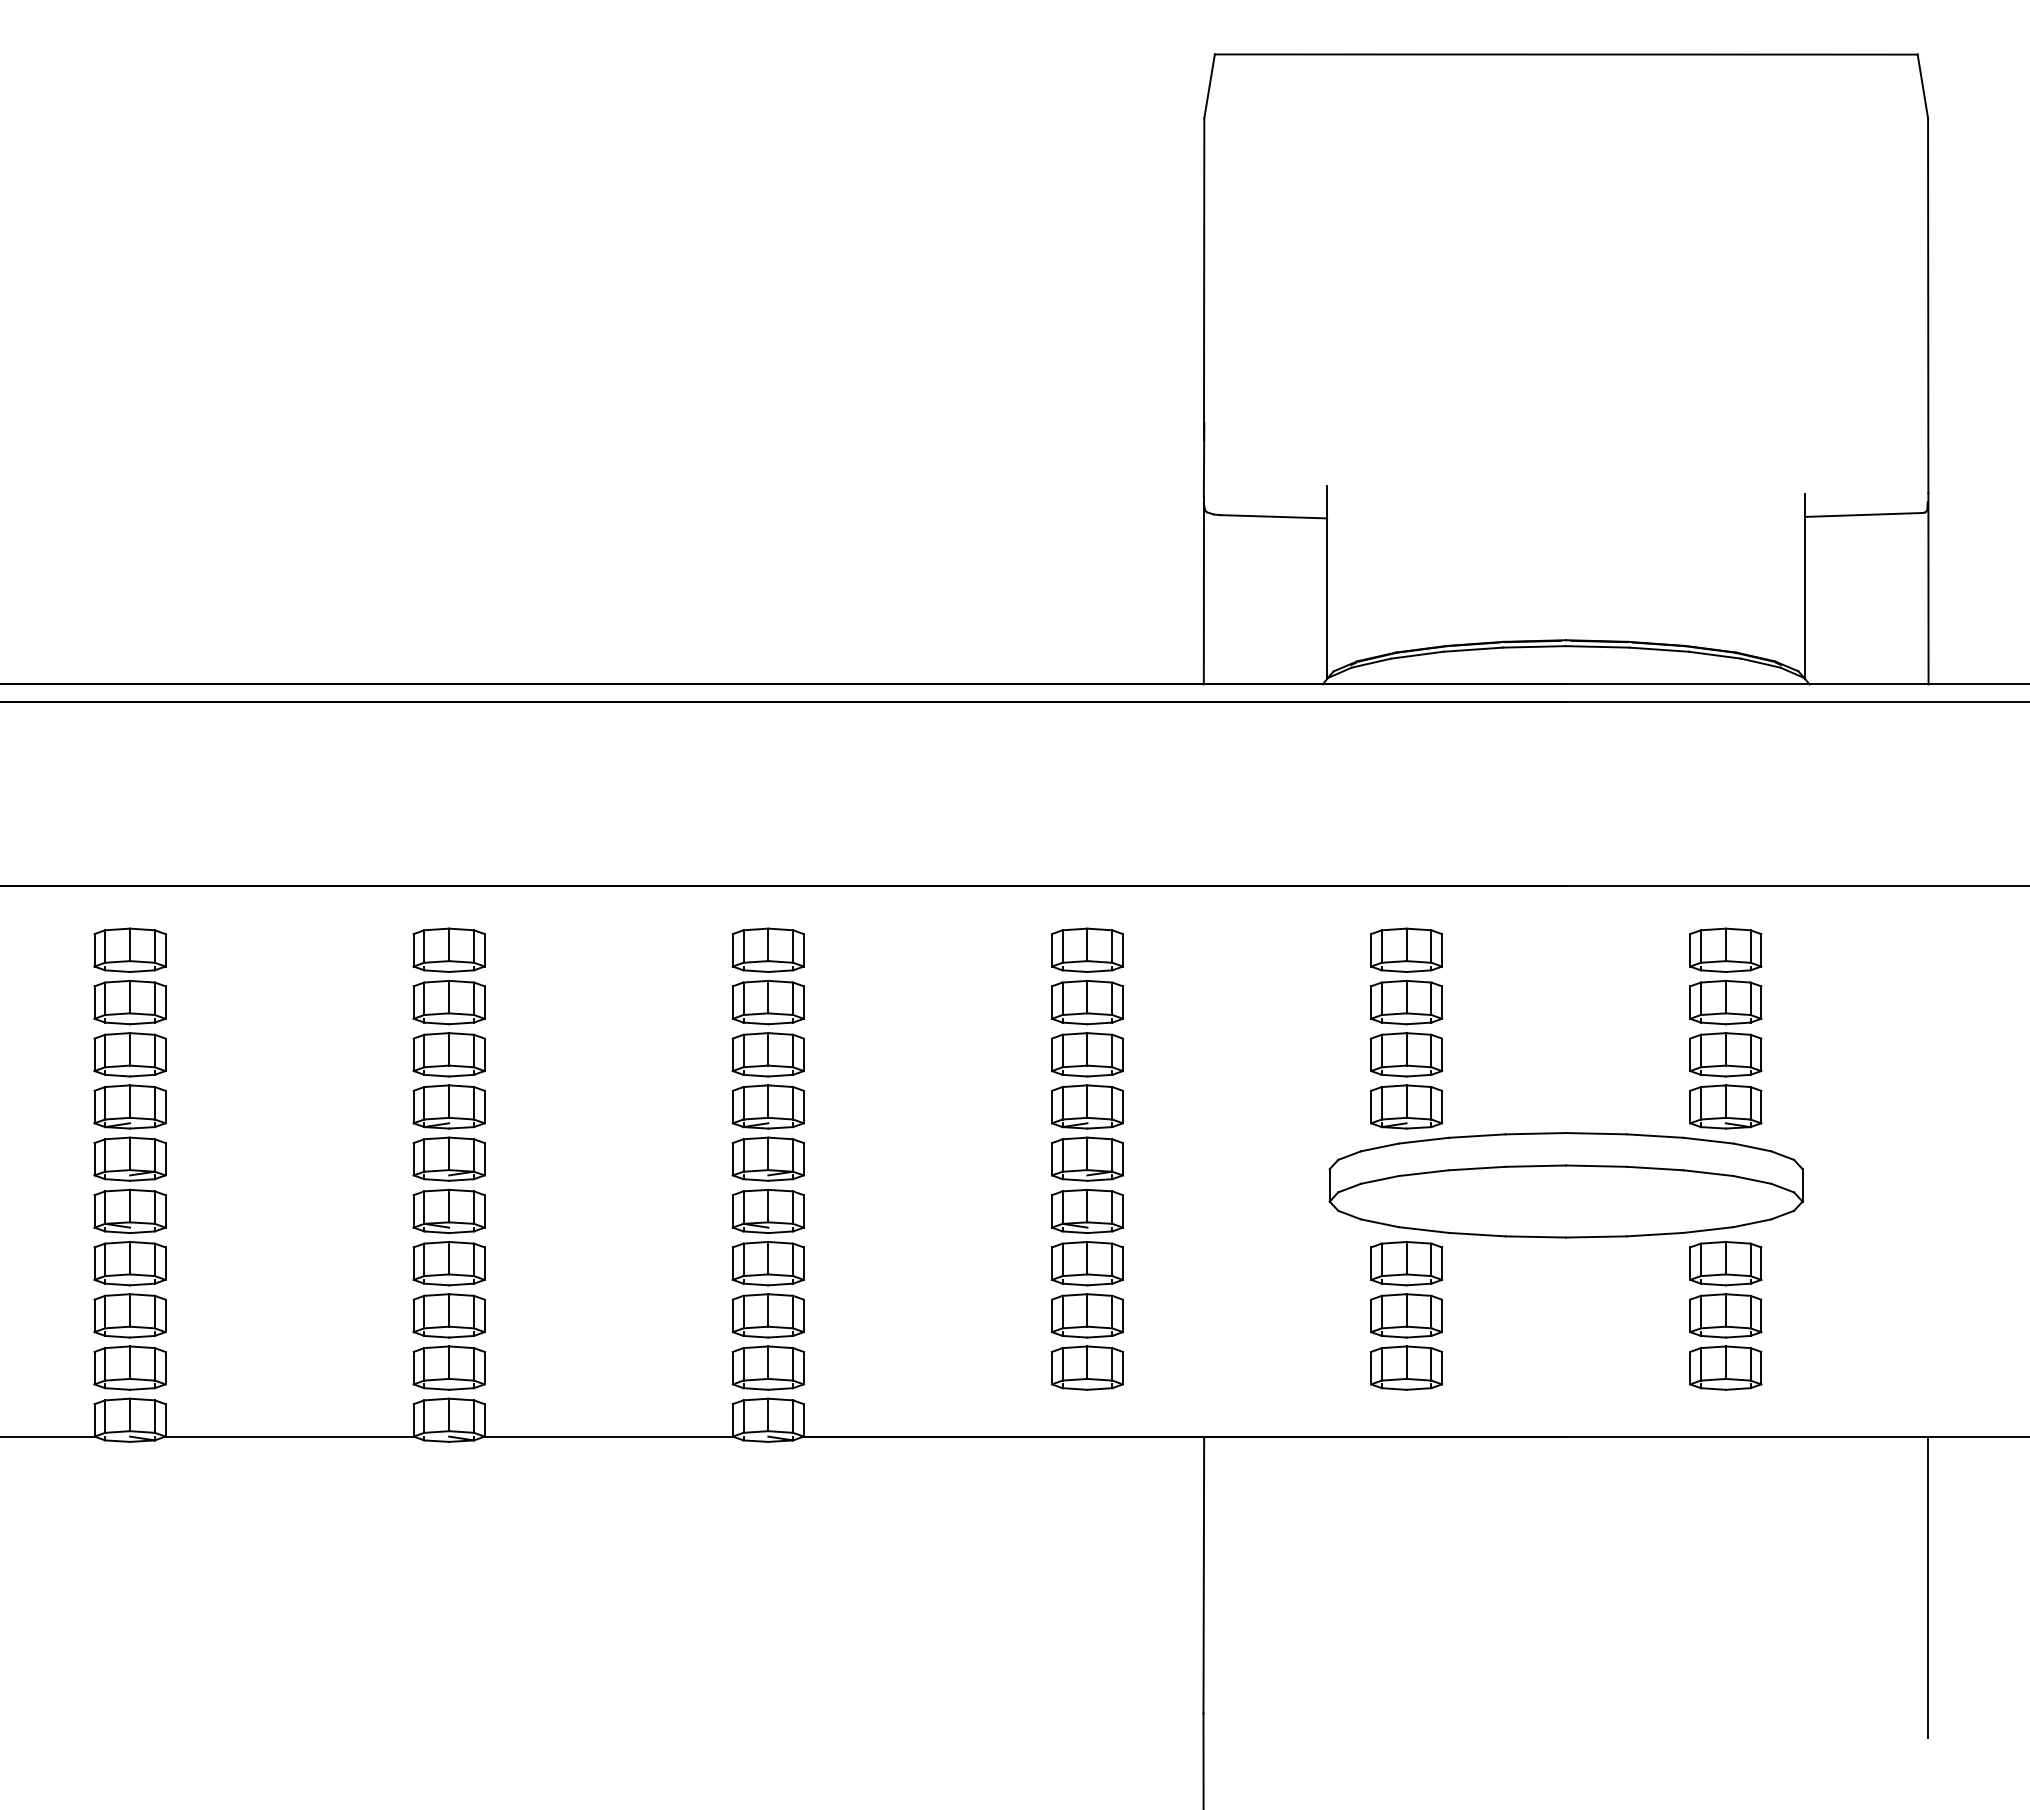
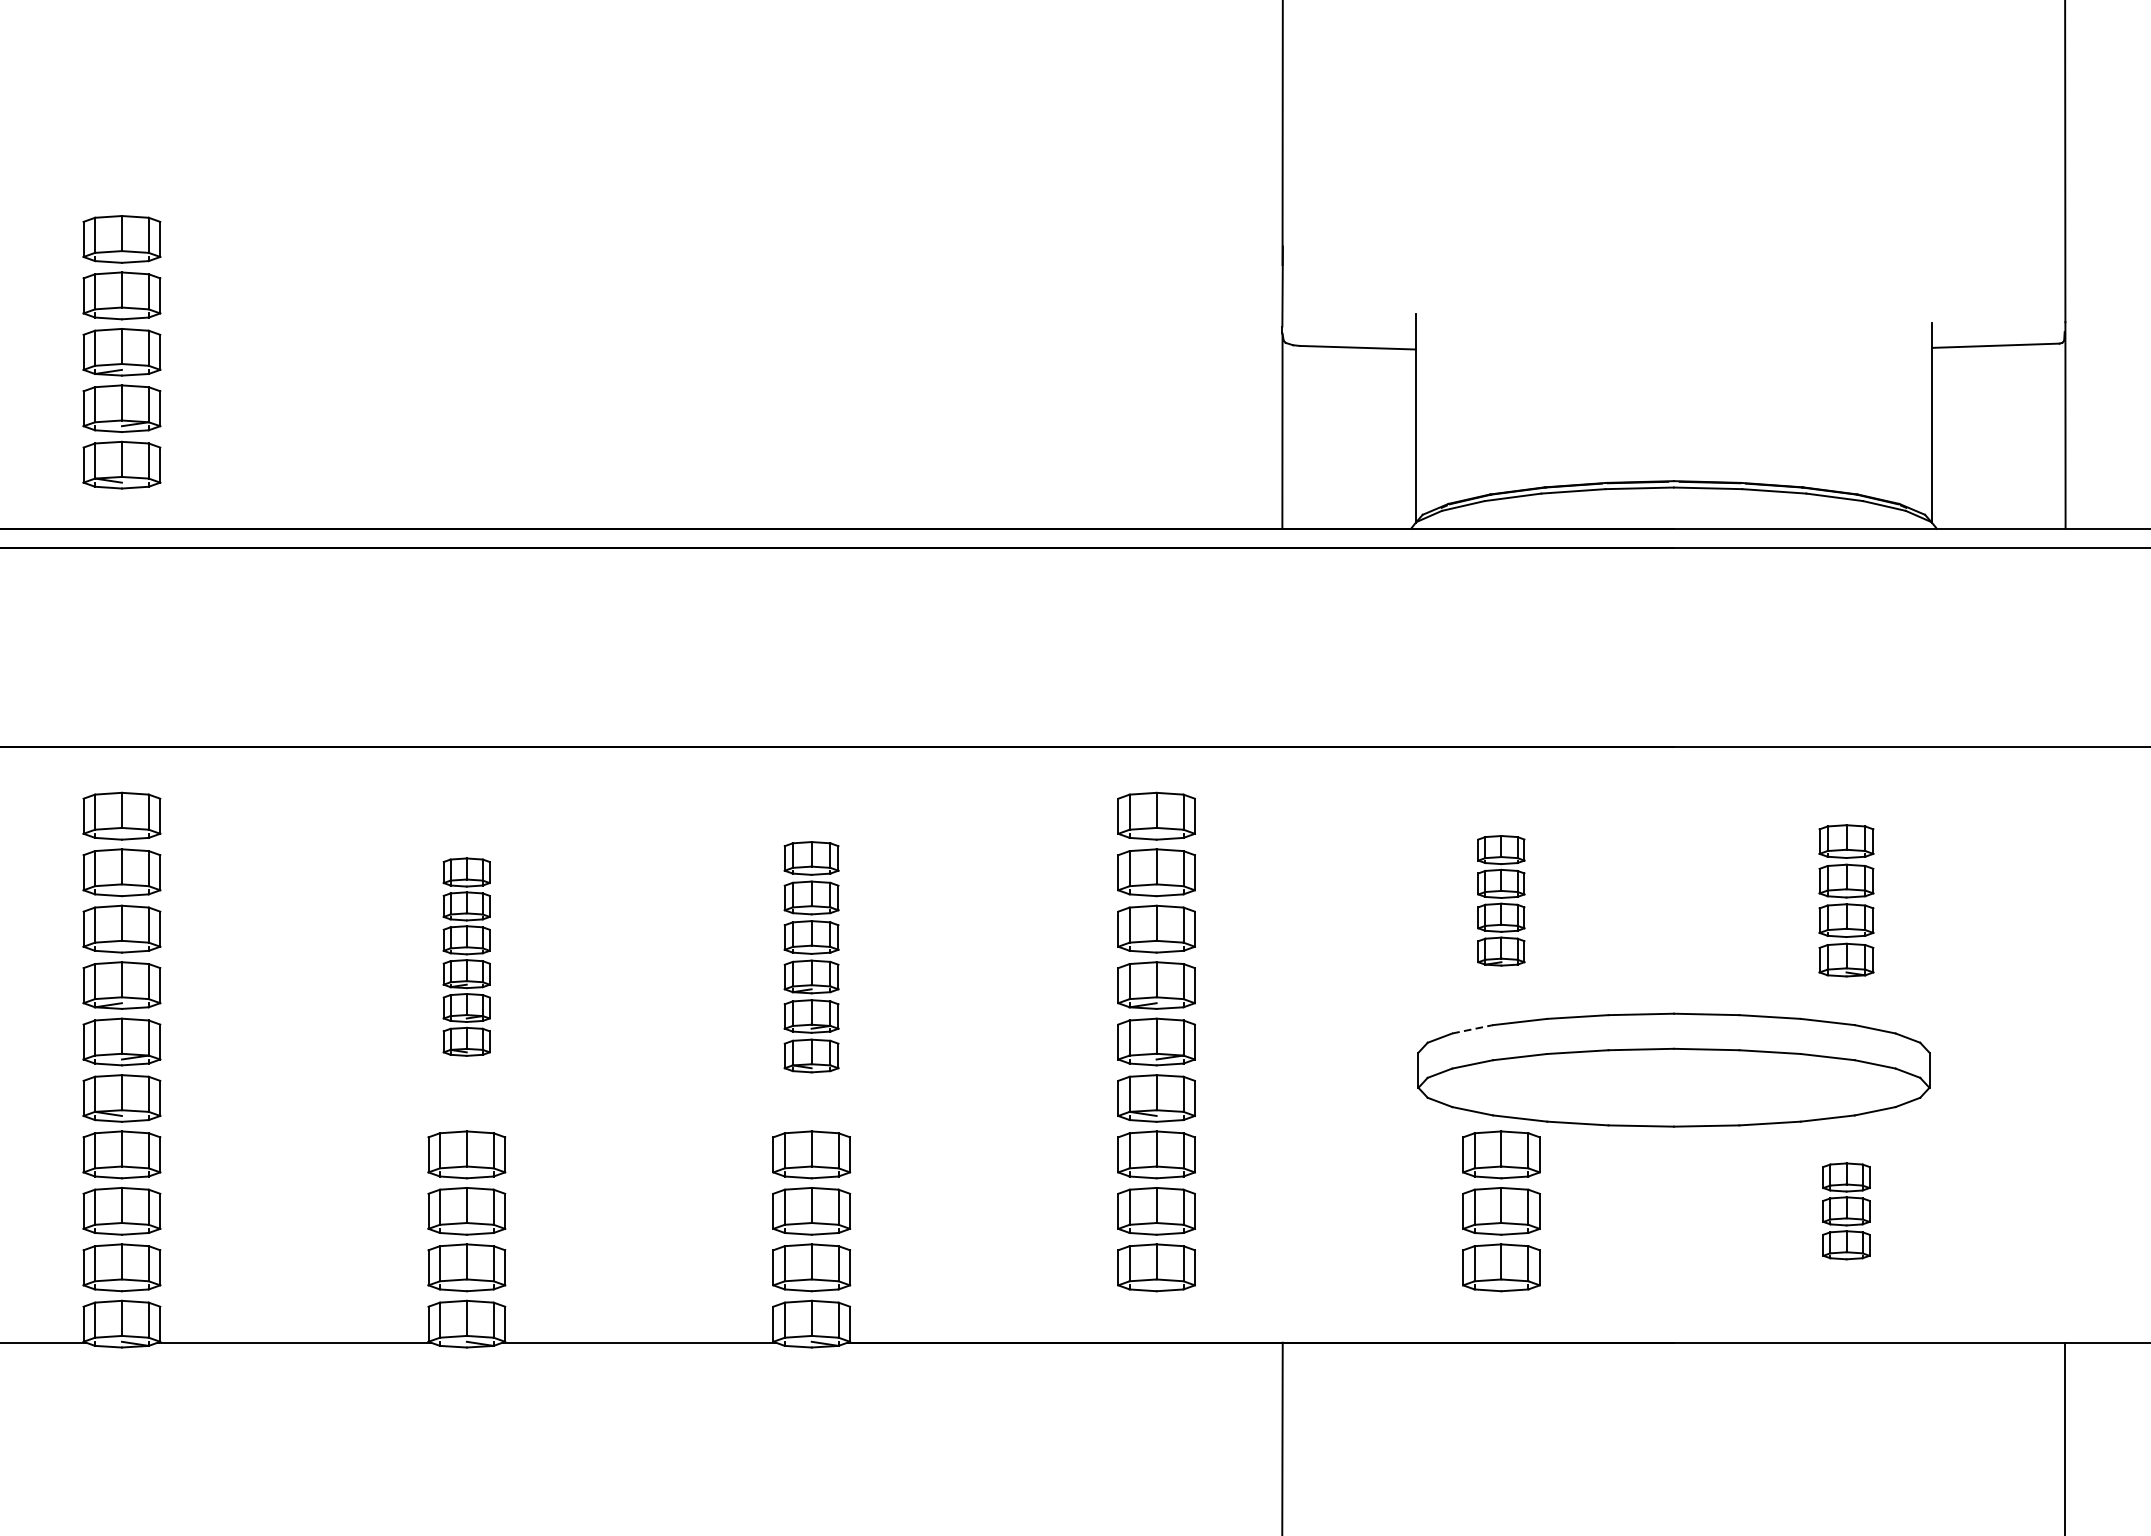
part: (129, 520) -> (121, 351), added
part: (1406, 1028) -> (1501, 900), size x0.6
part: (1725, 1028) -> (1846, 900), size x0.7
part: (448, 1080) -> (466, 956), size x0.6
part: (767, 1080) -> (810, 956), size x0.7
line: (1380, 1147) -> (1473, 1029), solid -> dashed
part: (1725, 1315) -> (1846, 1210), size x0.6

